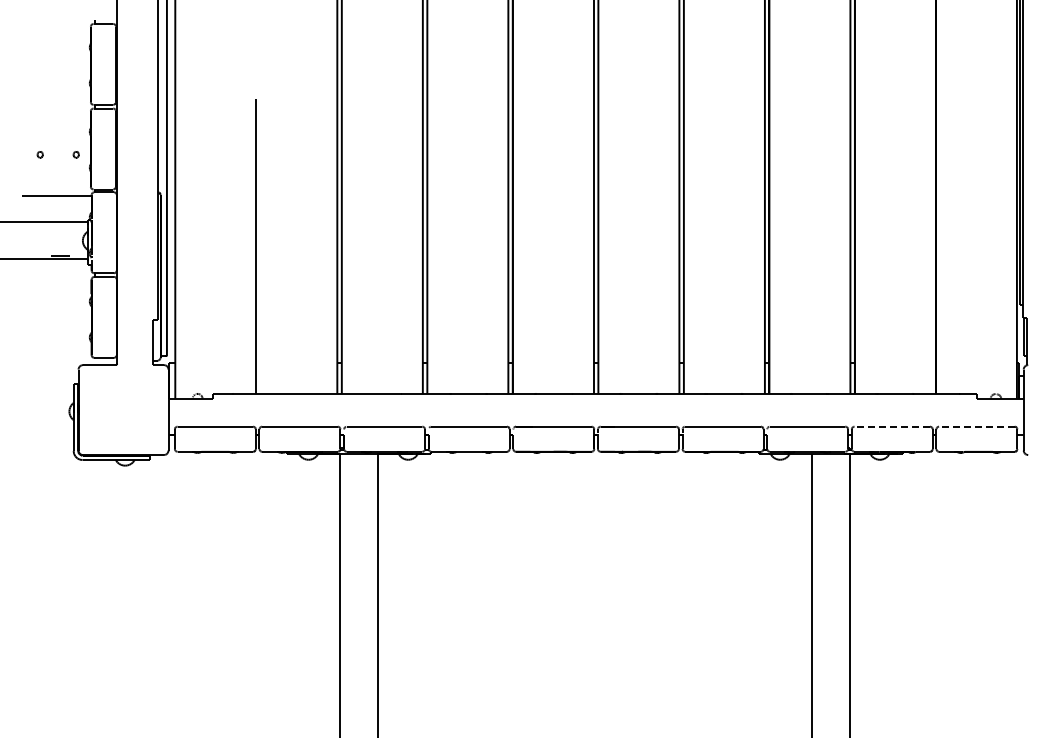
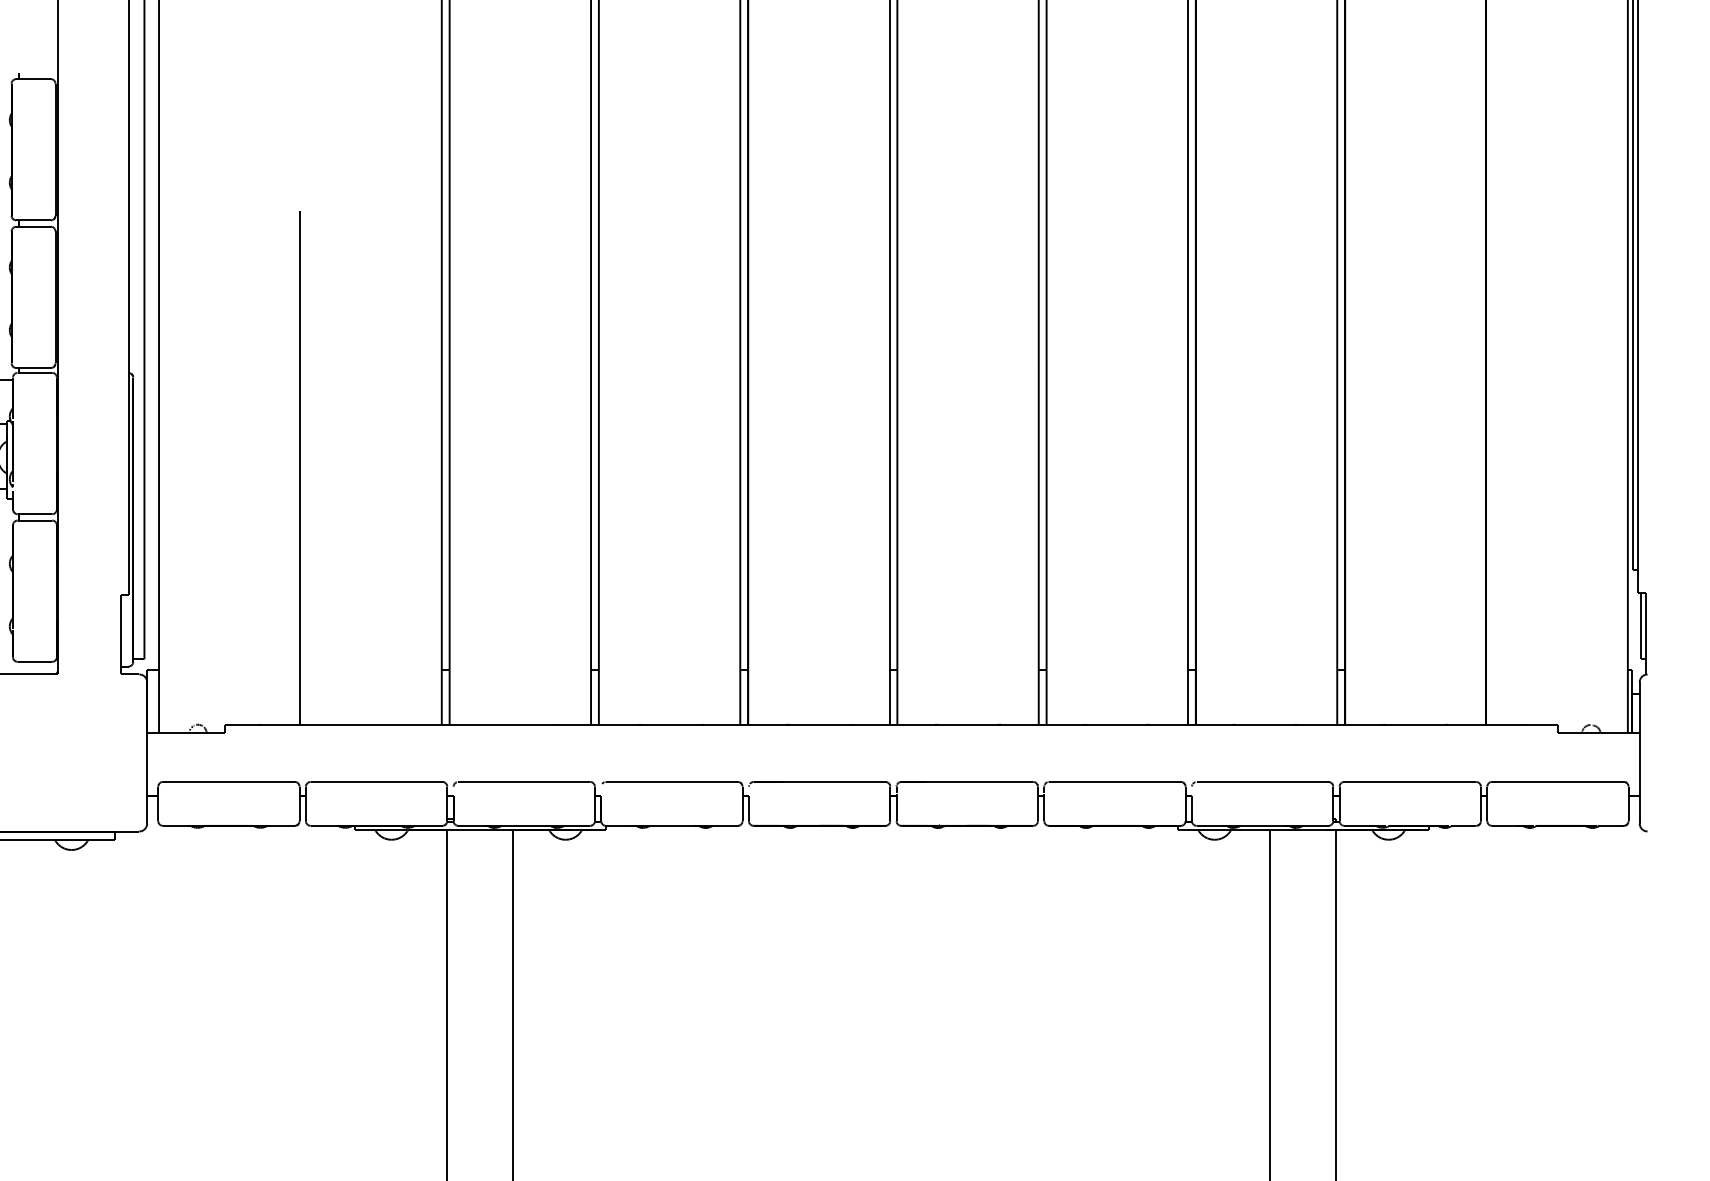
line: (892, 426) -> (1410, 781), dashed -> solid
line: (976, 426) -> (1557, 781), dashed -> solid

